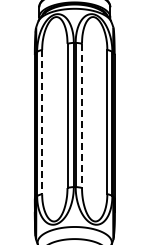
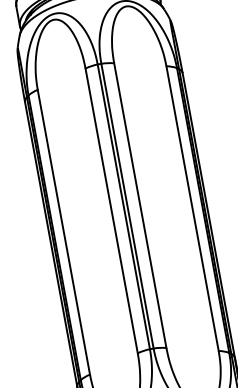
line: (82, 116) -> (141, 206), dashed -> solid
line: (42, 122) -> (64, 233), dashed -> solid

